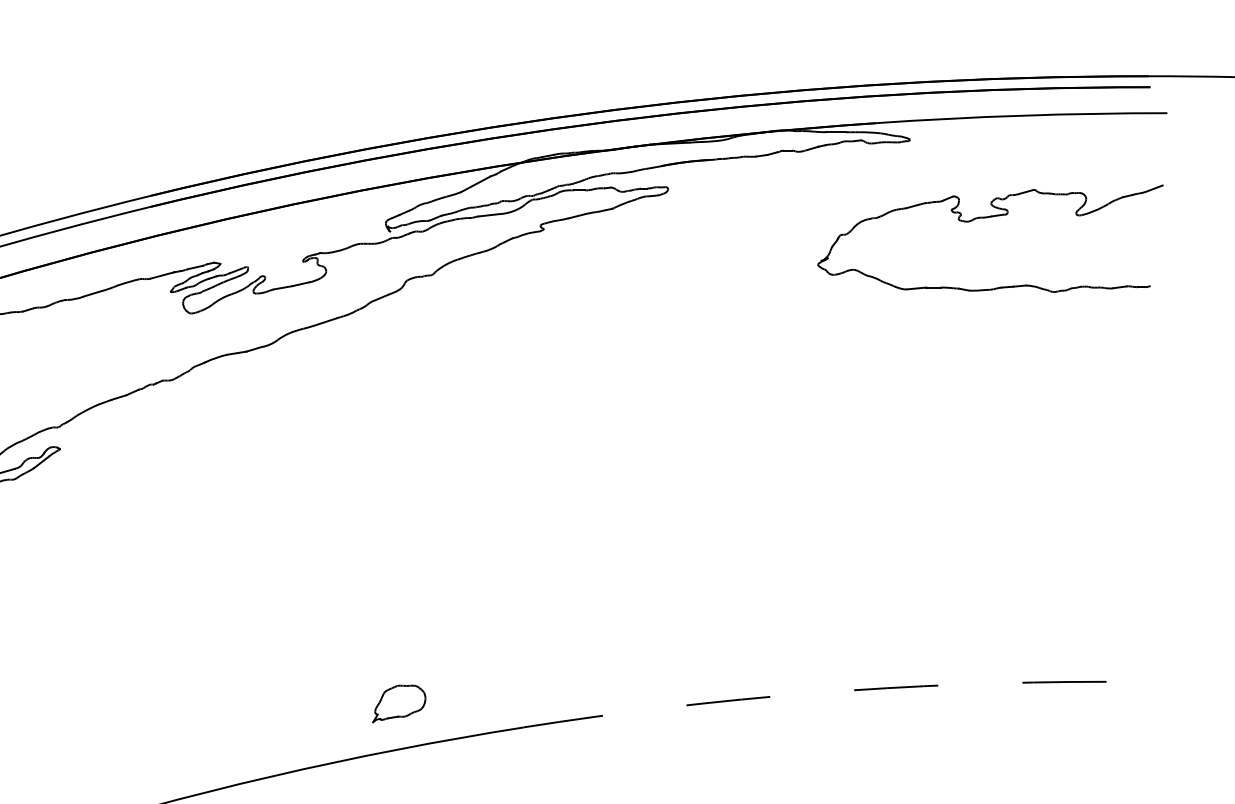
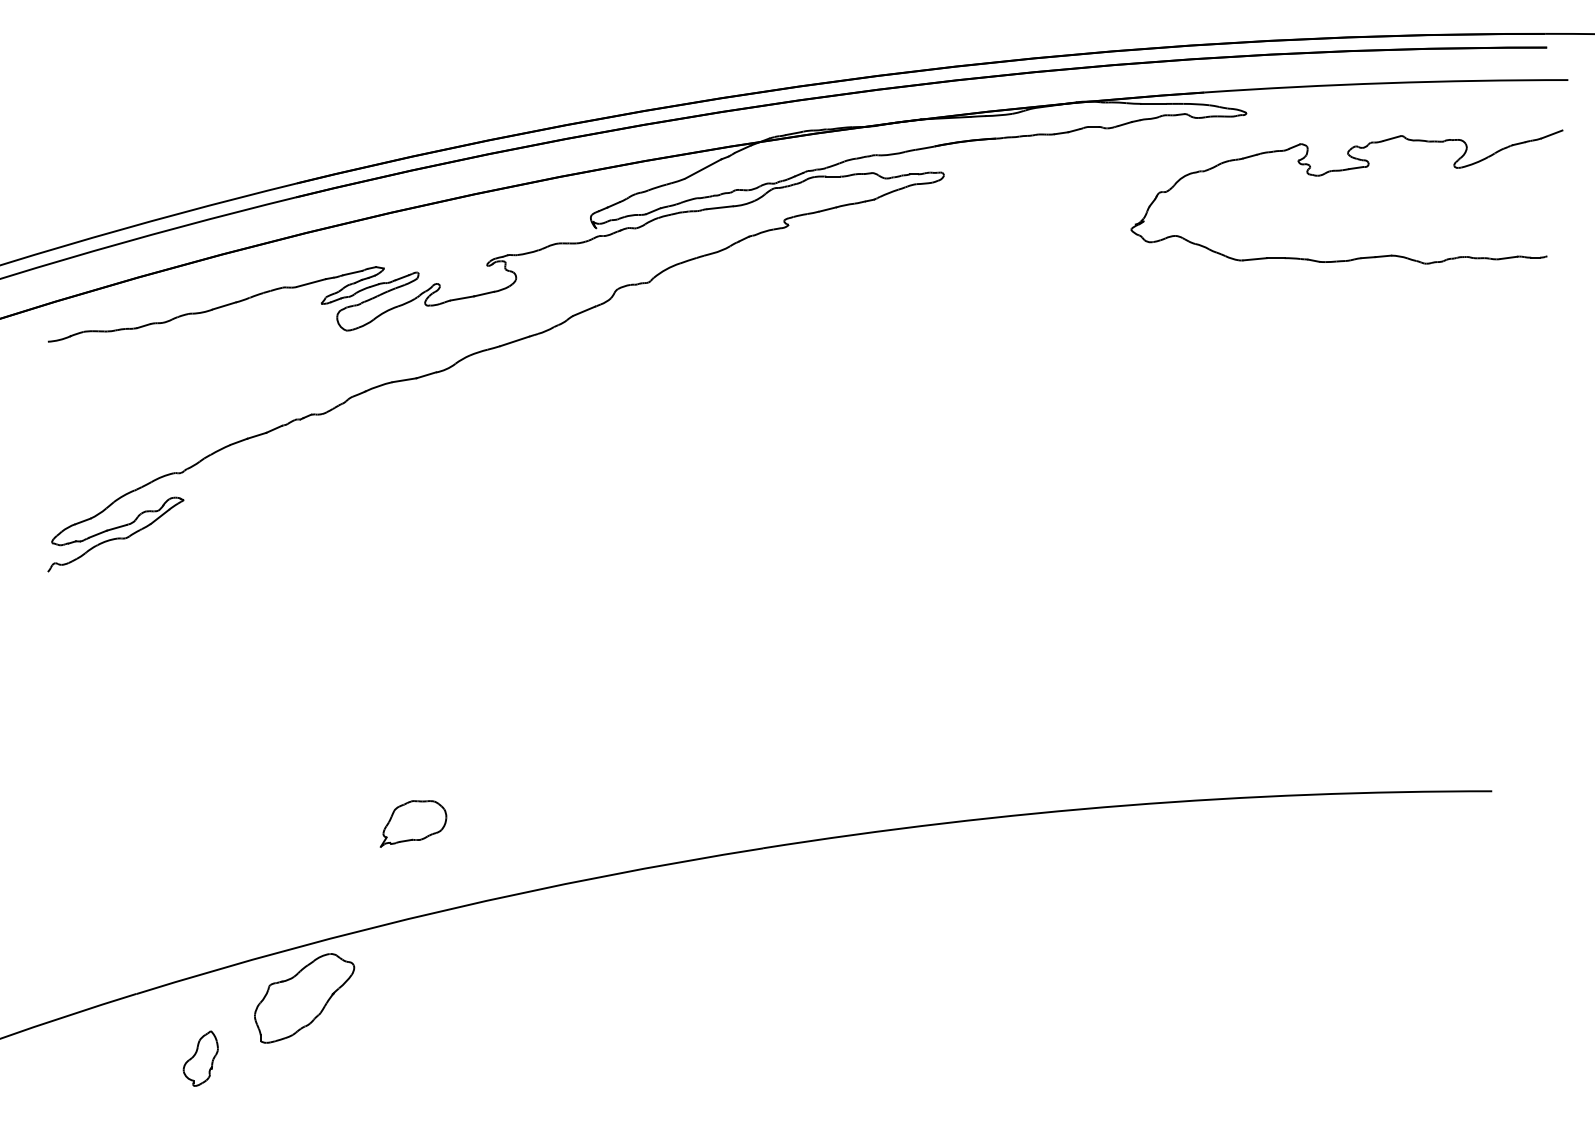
part: (986, 218) -> (1342, 171), moved
arc: (814, 693) -> (1126, 805), dashed -> solid
part: (399, 703) -> (413, 823), moved

